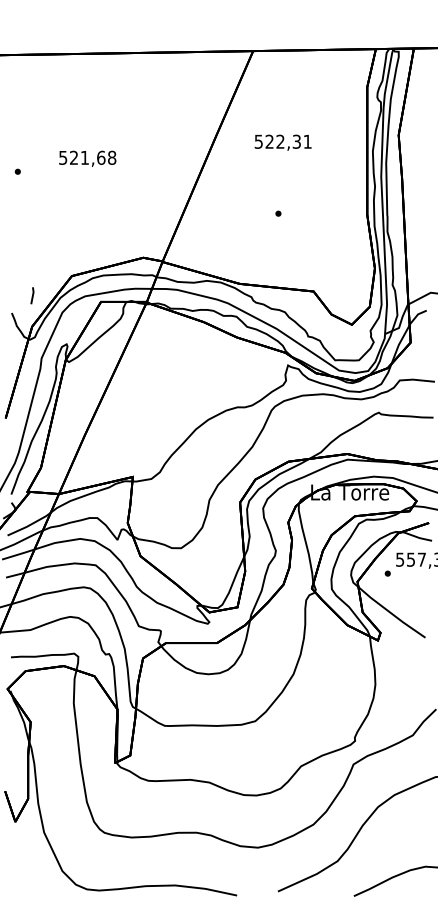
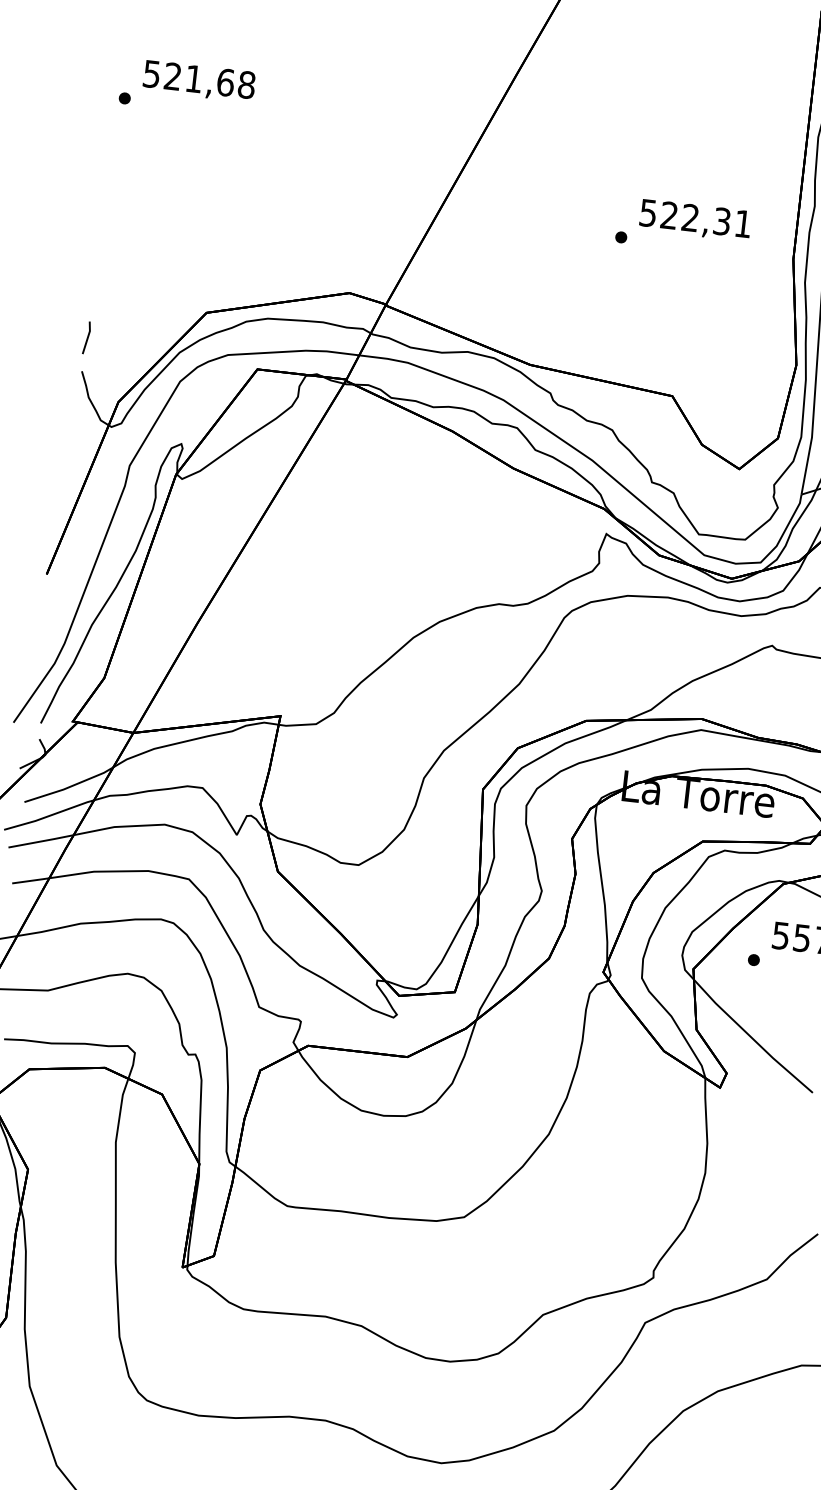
text: (282, 142) -> (694, 219), moved
text: (87, 158) -> (198, 80), moved
line: (32, 295) -> (87, 337), moved

